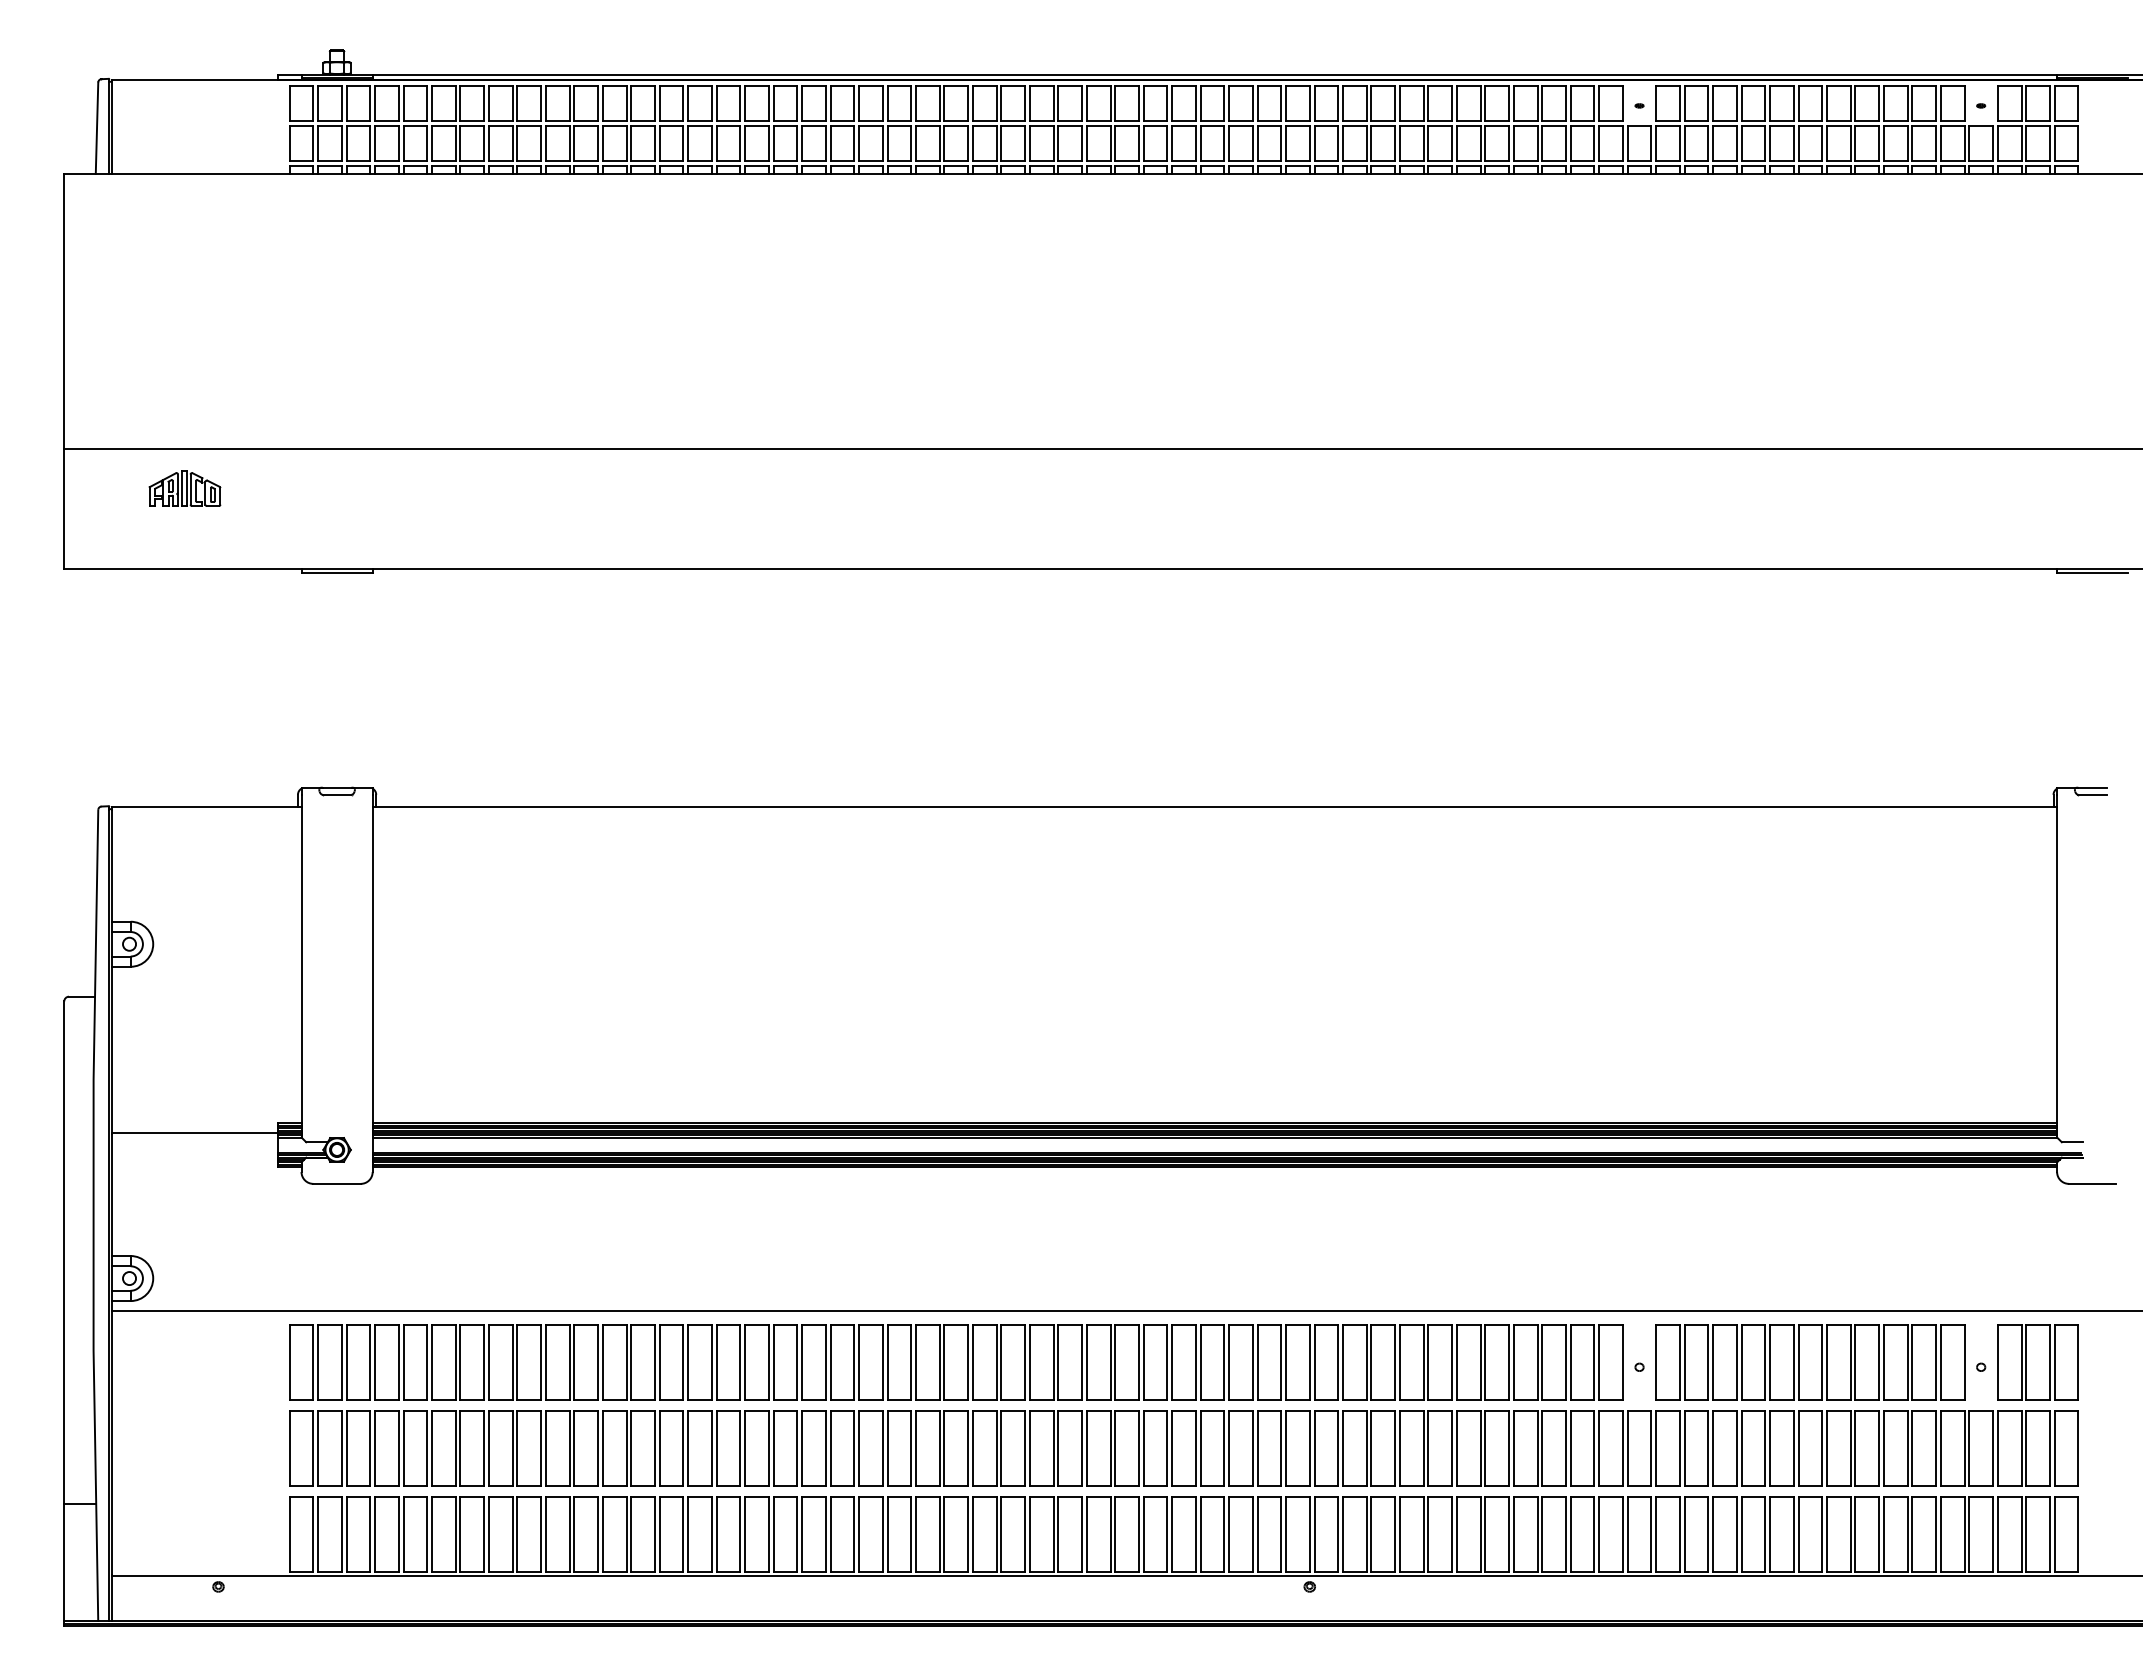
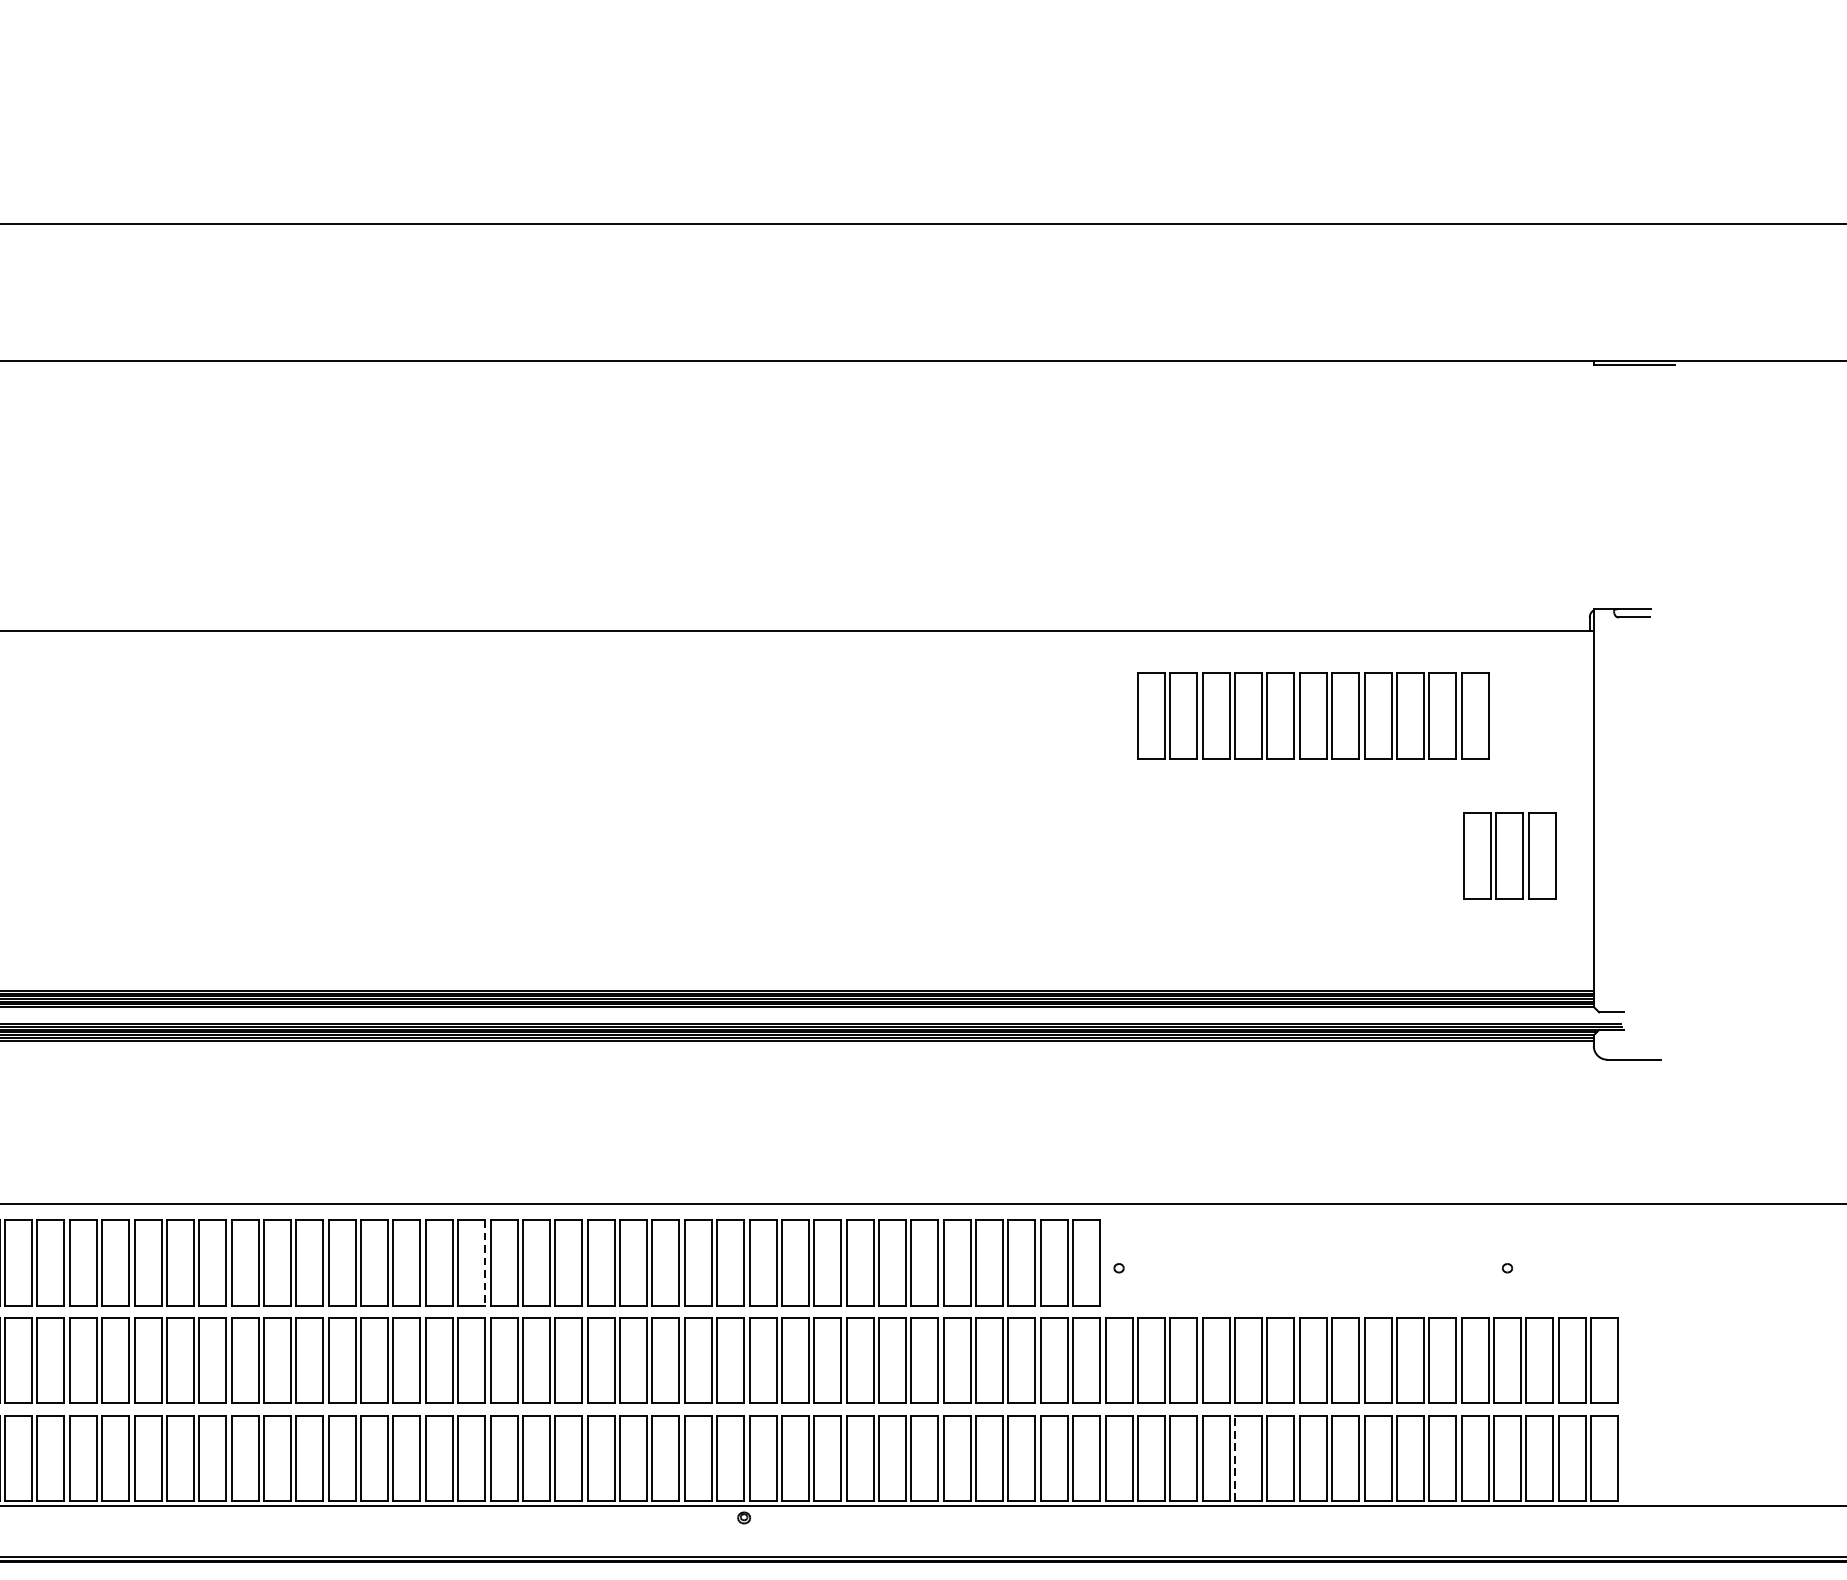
line: (1082, 1362) -> (485, 1262), solid -> dashed
part: (1810, 1362) -> (1313, 715), moved
part: (2037, 1362) -> (1509, 855), moved
line: (1741, 1534) -> (1235, 1458), solid -> dashed

